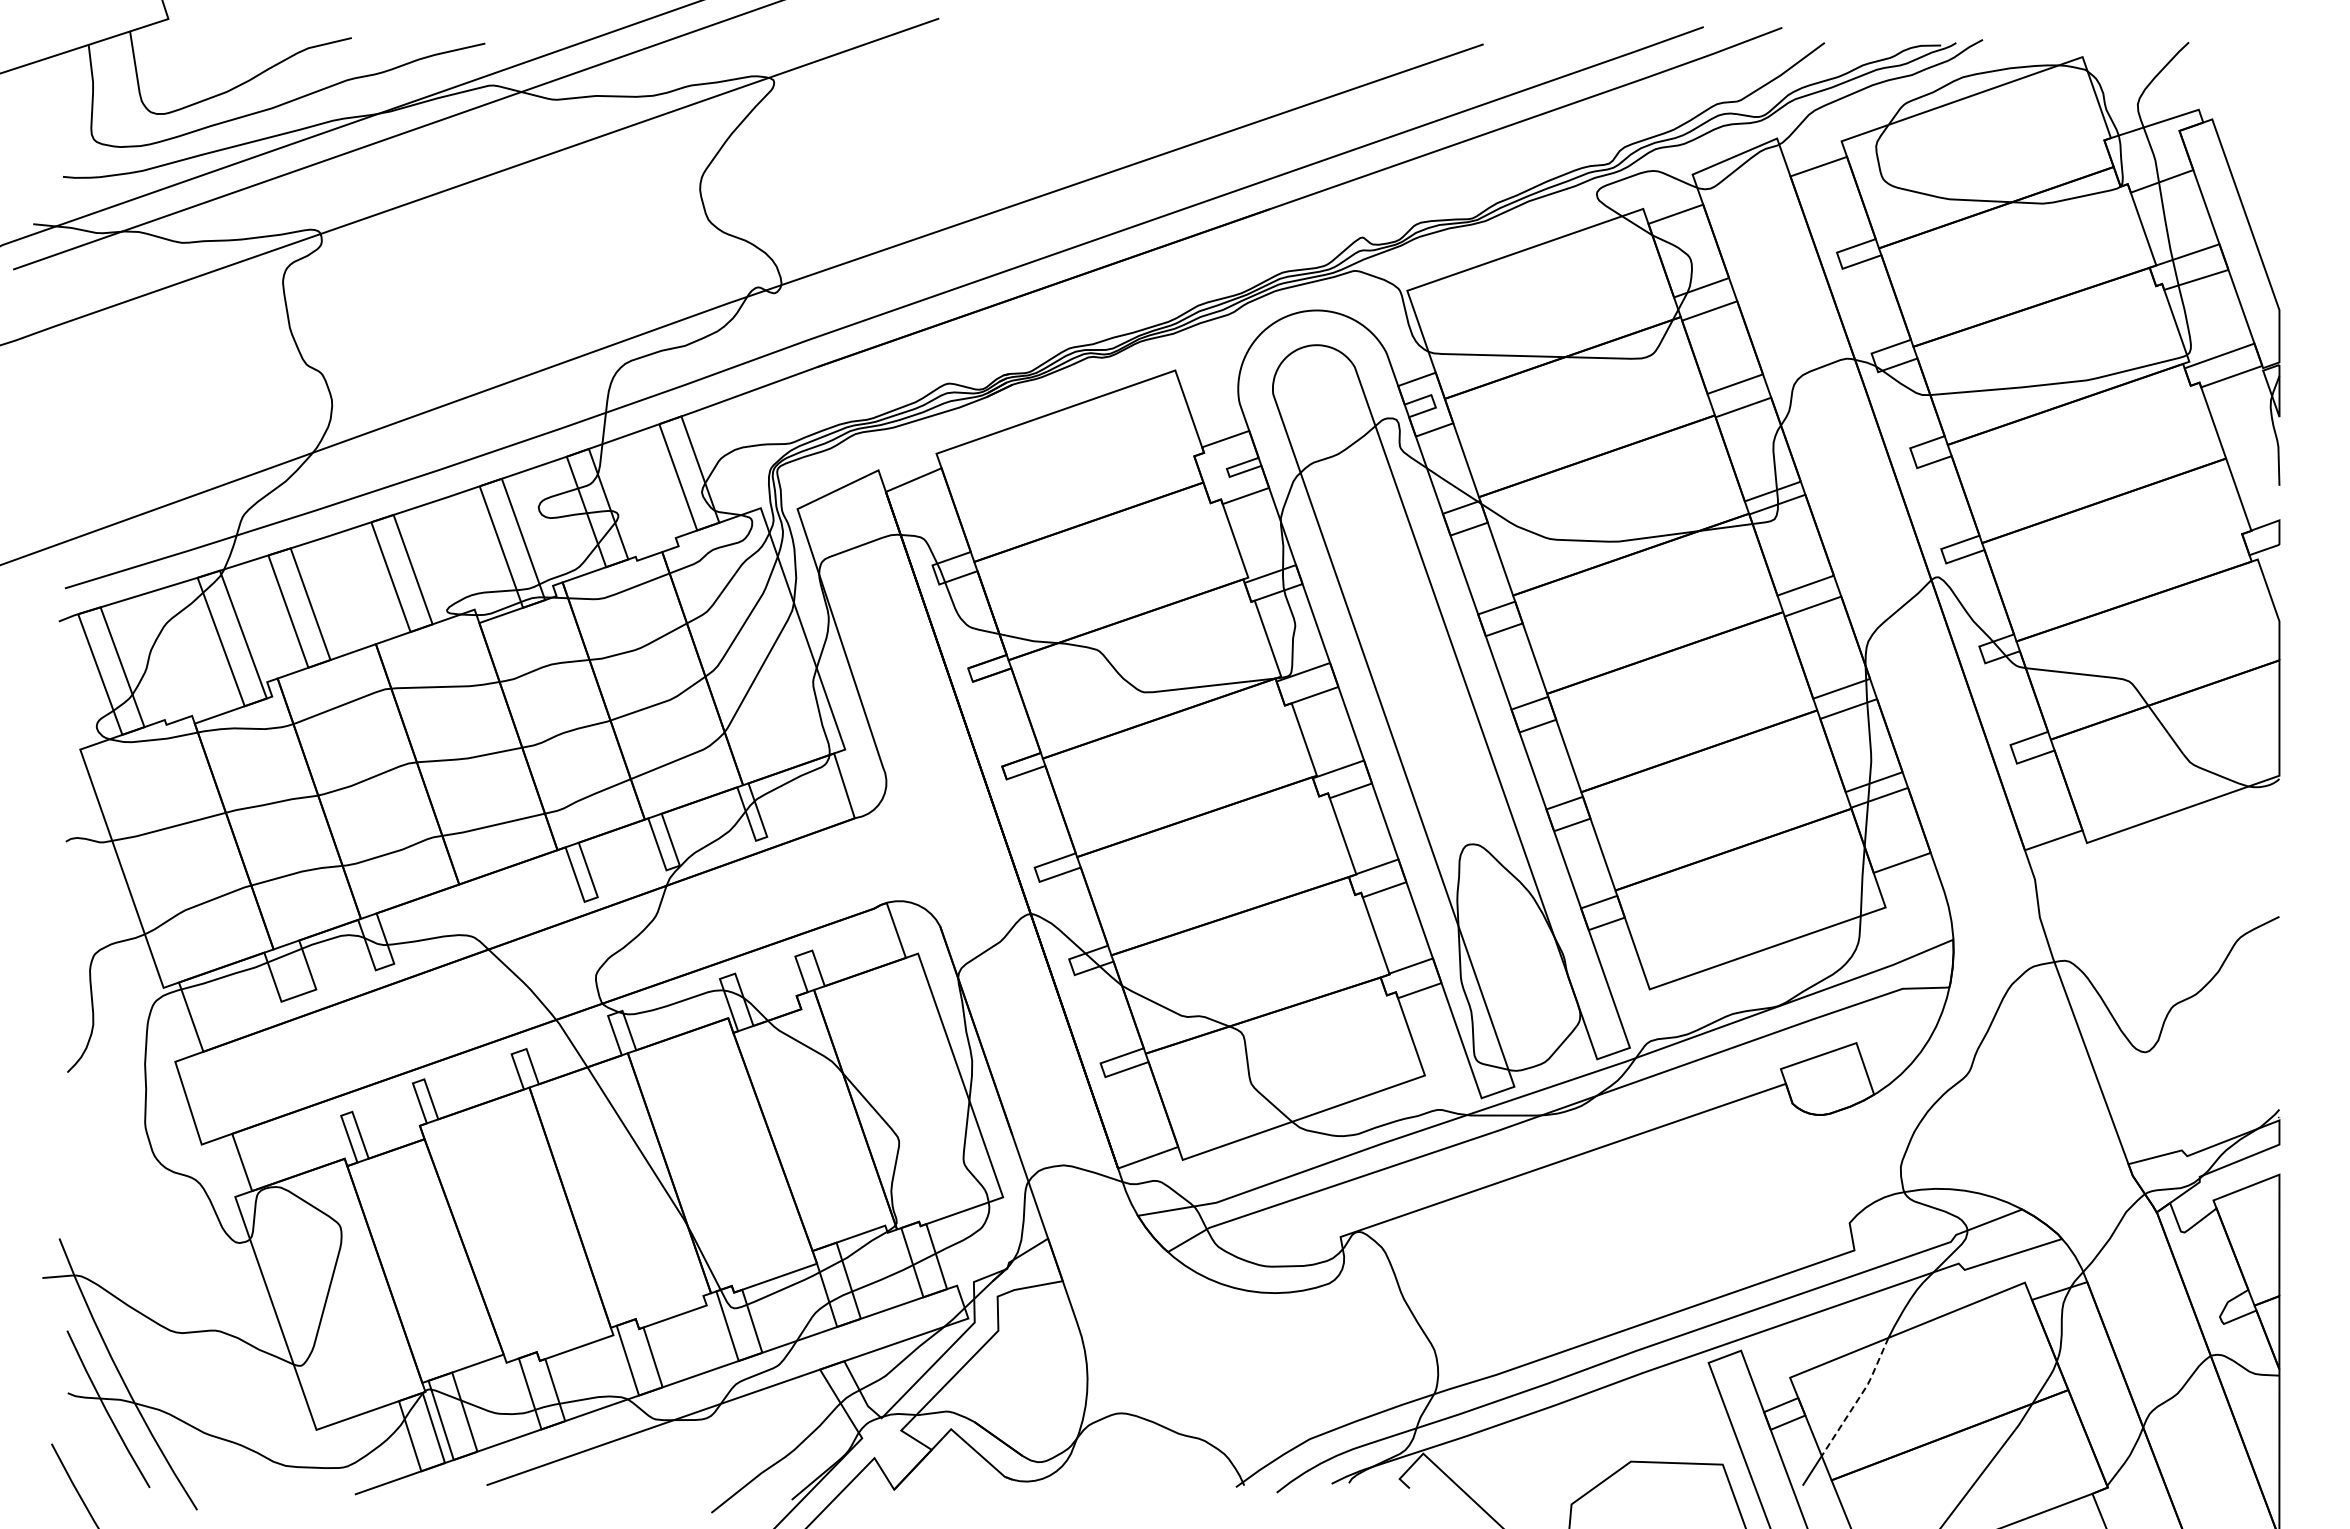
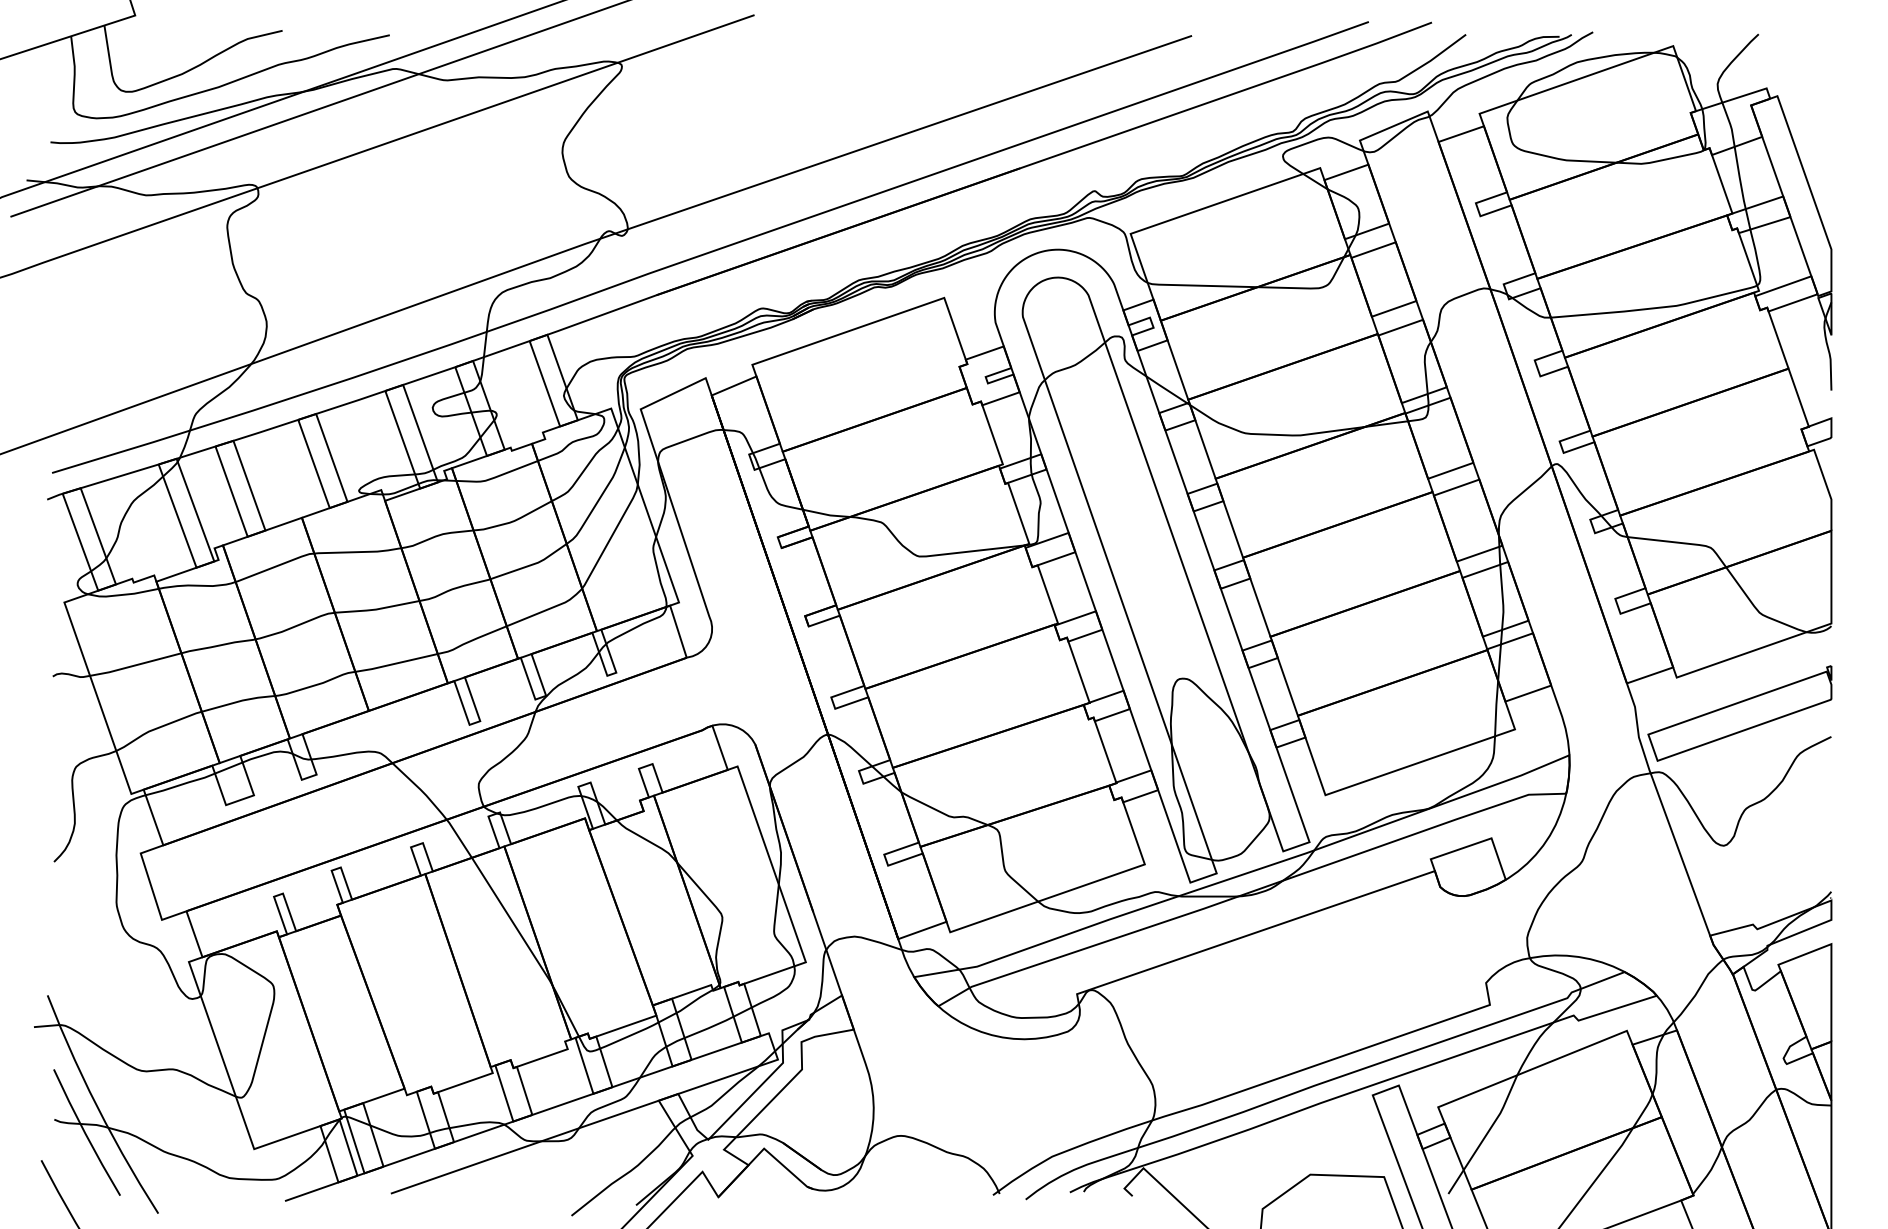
part: (2165, 887) -> (1739, 713), added
line: (1859, 1397) -> (1493, 1123), dashed -> solid

